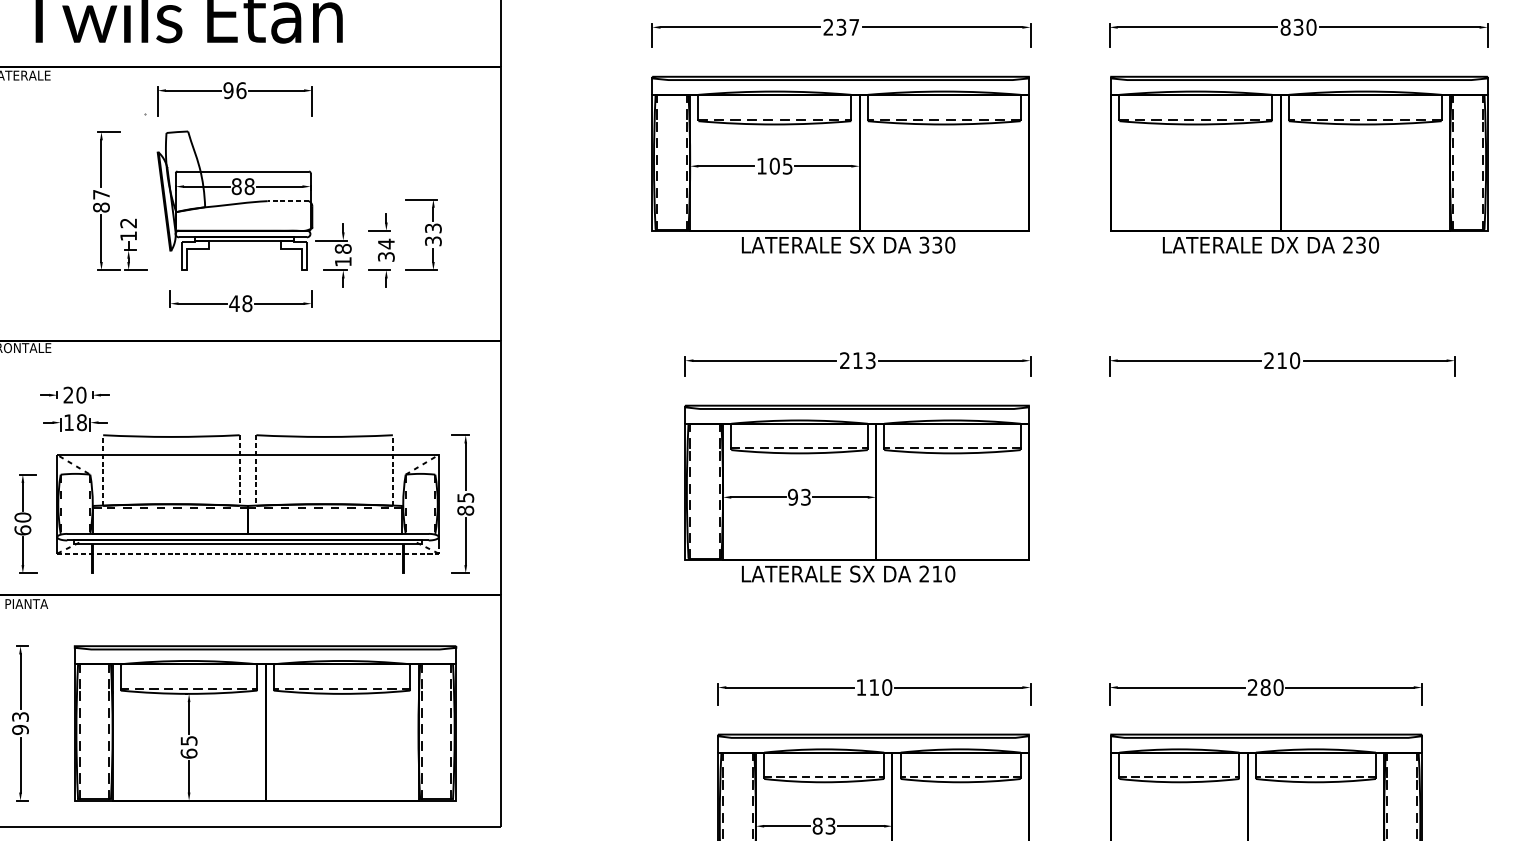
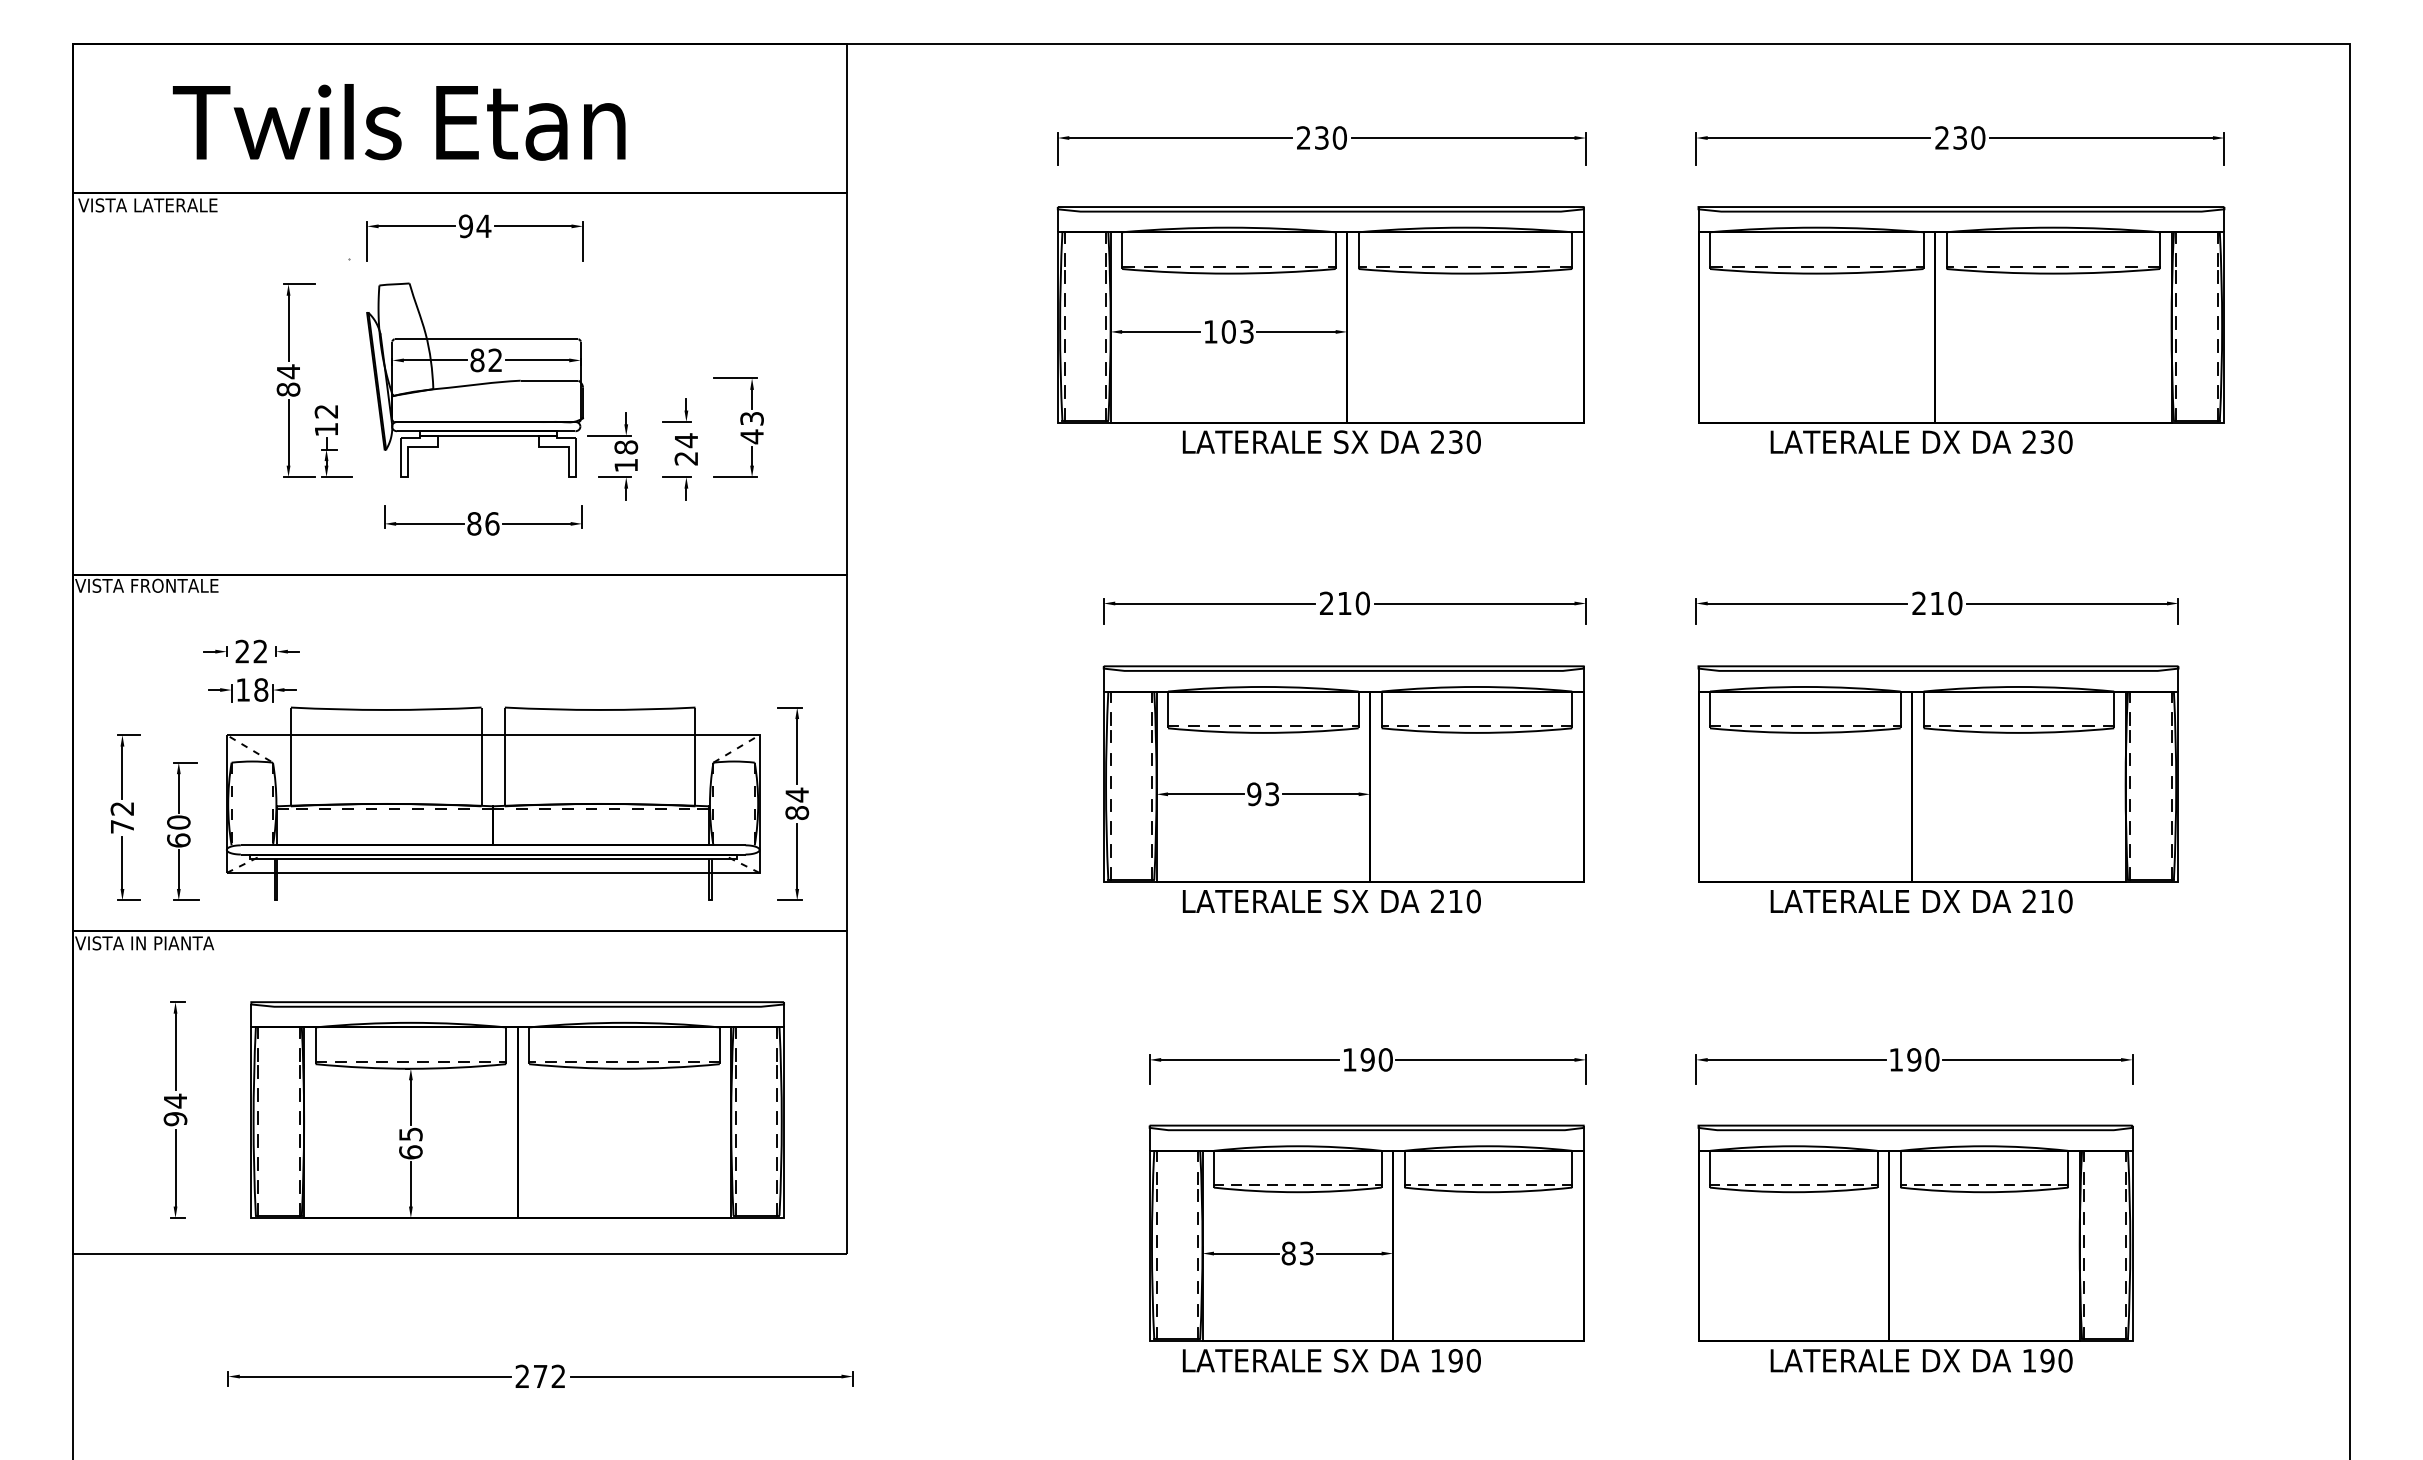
text: (854, 27) -> (1339, 137), 237 -> 230
text: (1285, 27) -> (1942, 137), 830 -> 230
text: (241, 90) -> (483, 226), 96 -> 94
text: (787, 165) -> (1246, 331), 105 -> 103
text: (249, 186) -> (495, 360), 88 -> 82
text: (101, 194) -> (288, 371), 87 -> 84
line: (288, 201) -> (549, 380), dashed -> solid
text: (432, 241) -> (751, 436), 33 -> 43
text: (924, 245) -> (1437, 442), 330 -> 230
text: (386, 256) -> (686, 458), 34 -> 24
text: (240, 303) -> (482, 523), 48 -> 86
text: (870, 360) -> (1362, 603), 213 -> 210
text: (81, 395) -> (260, 651), 20 -> 22
line: (102, 470) -> (290, 756), dashed -> solid
line: (239, 470) -> (481, 757), dashed -> solid
line: (256, 470) -> (504, 757), dashed -> solid
line: (392, 470) -> (695, 756), dashed -> solid
part: (1283, 493) -> (1938, 789), added
text: (465, 497) -> (797, 794), 85 -> 84
line: (251, 553) -> (497, 872), dashed -> solid
text: (874, 687) -> (1367, 1059), 110 -> 190
text: (1259, 687) -> (1905, 1059), 280 -> 190
text: (20, 716) -> (175, 1100), 93 -> 94

